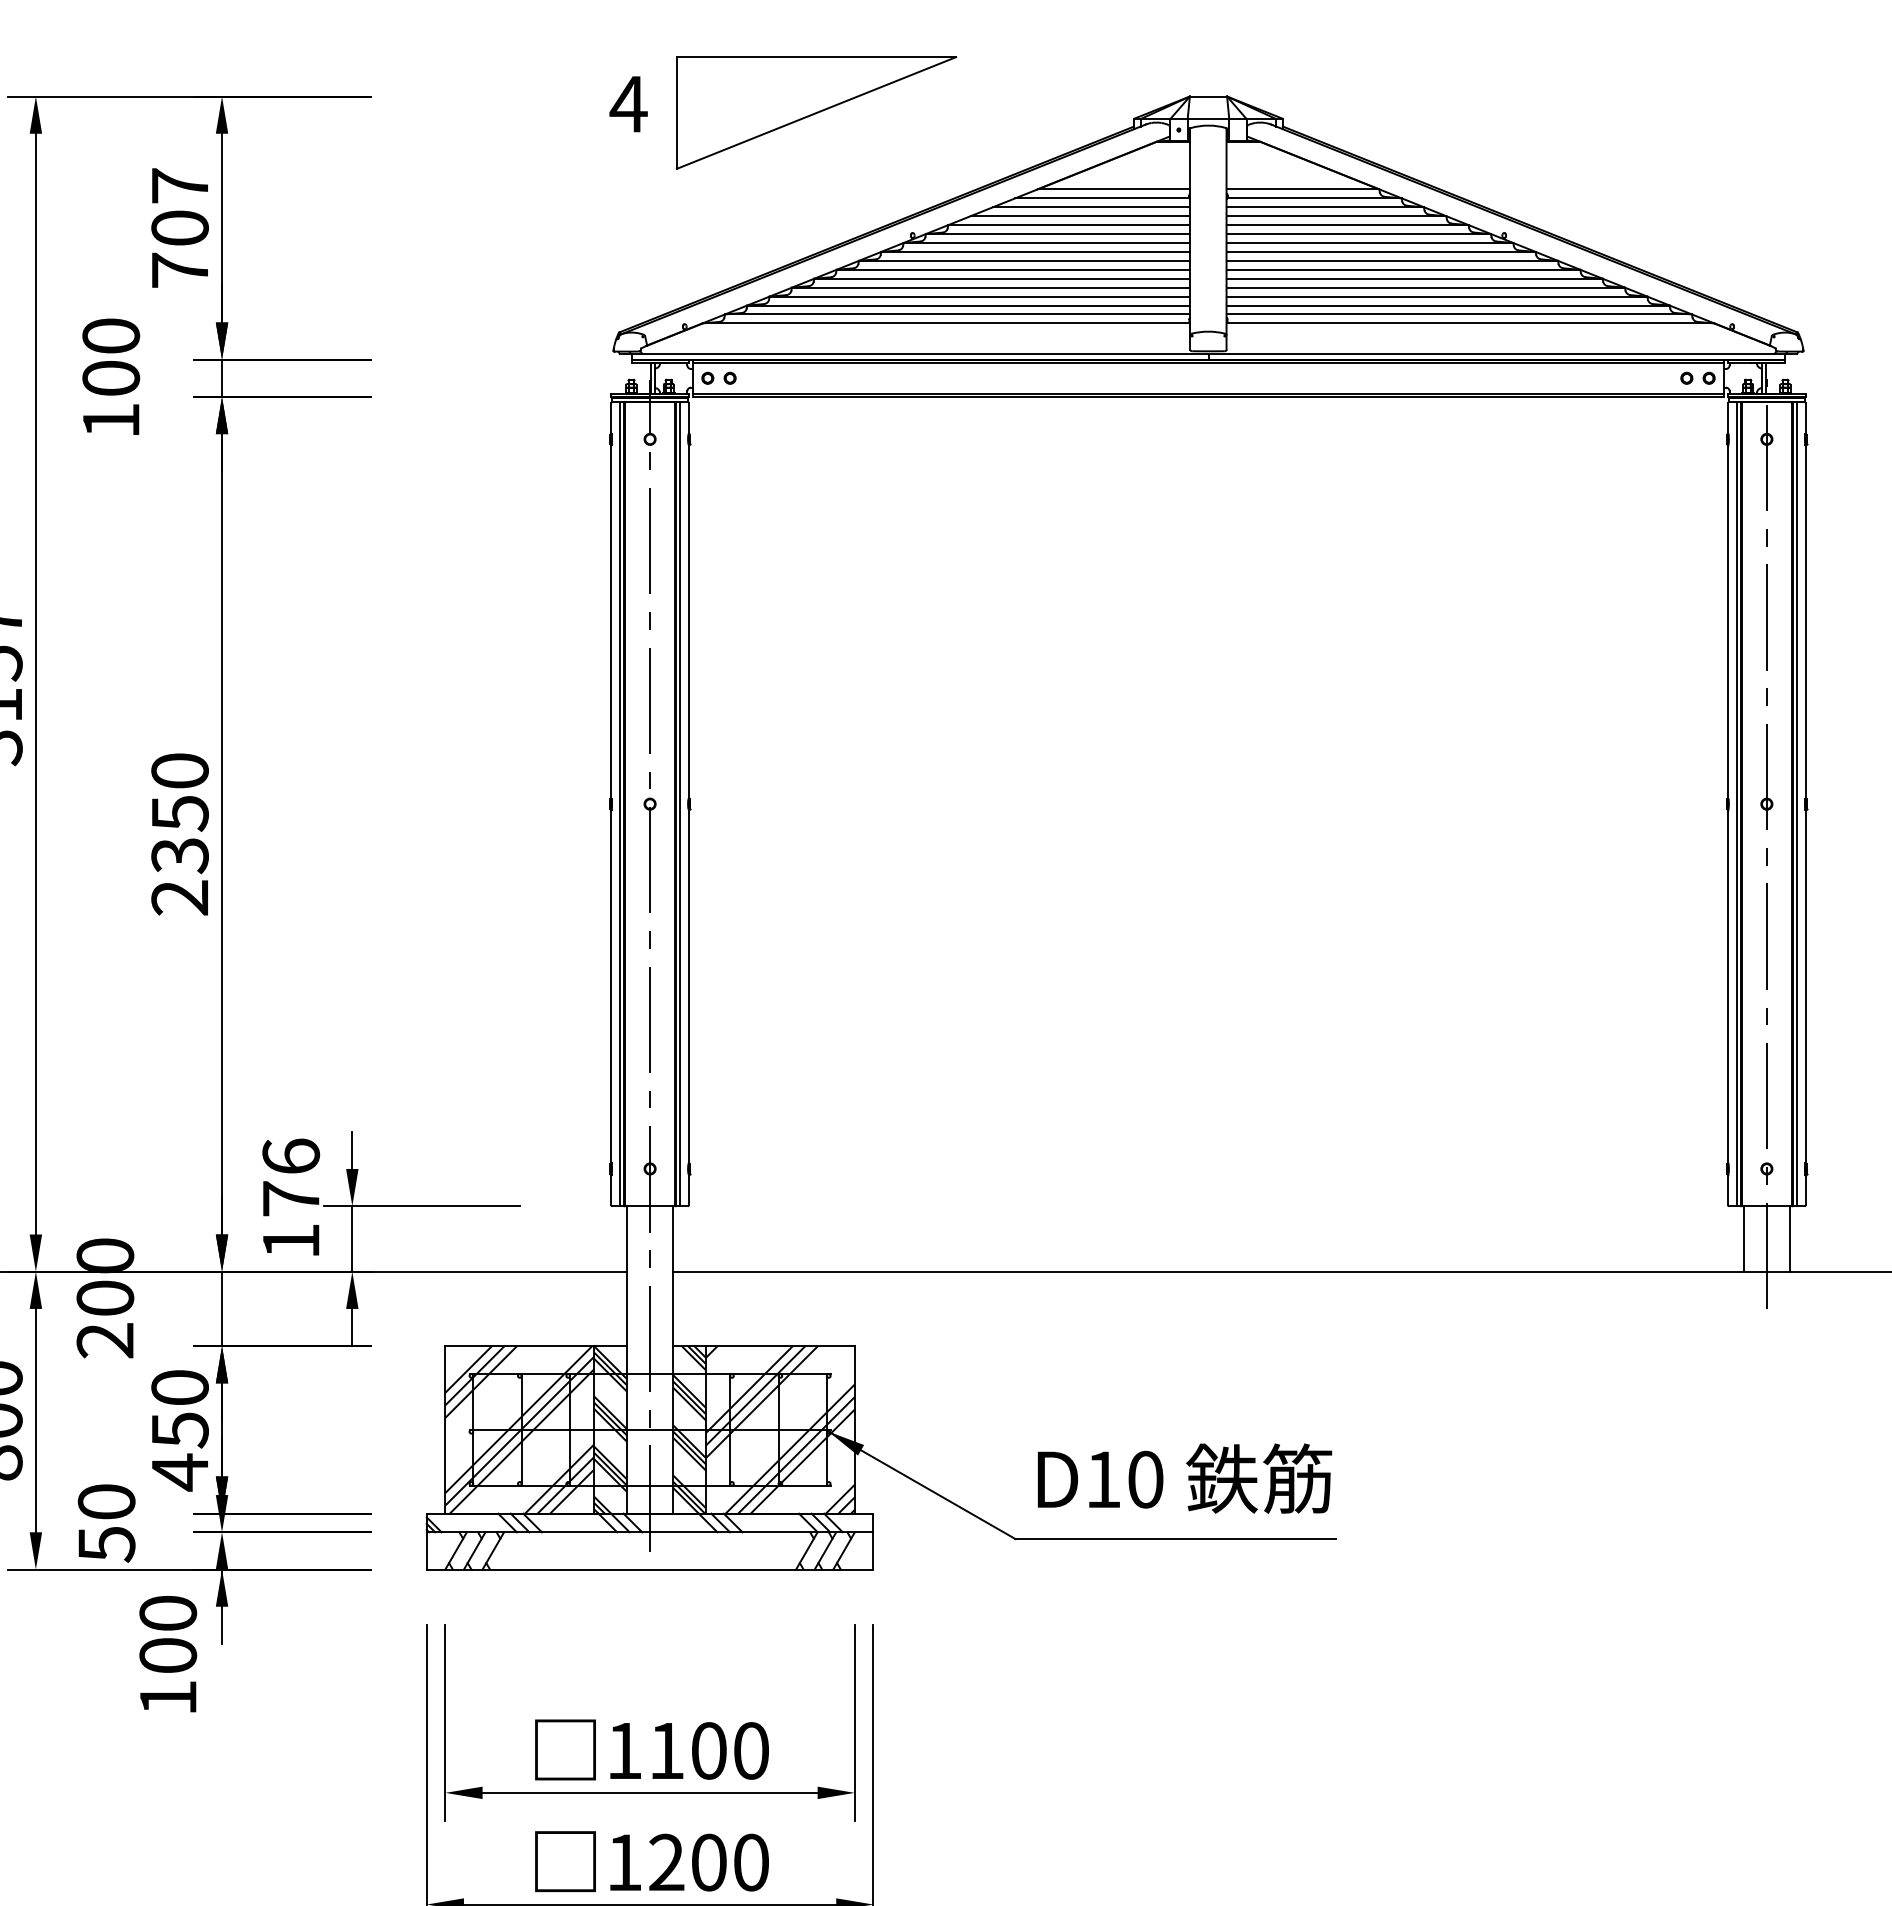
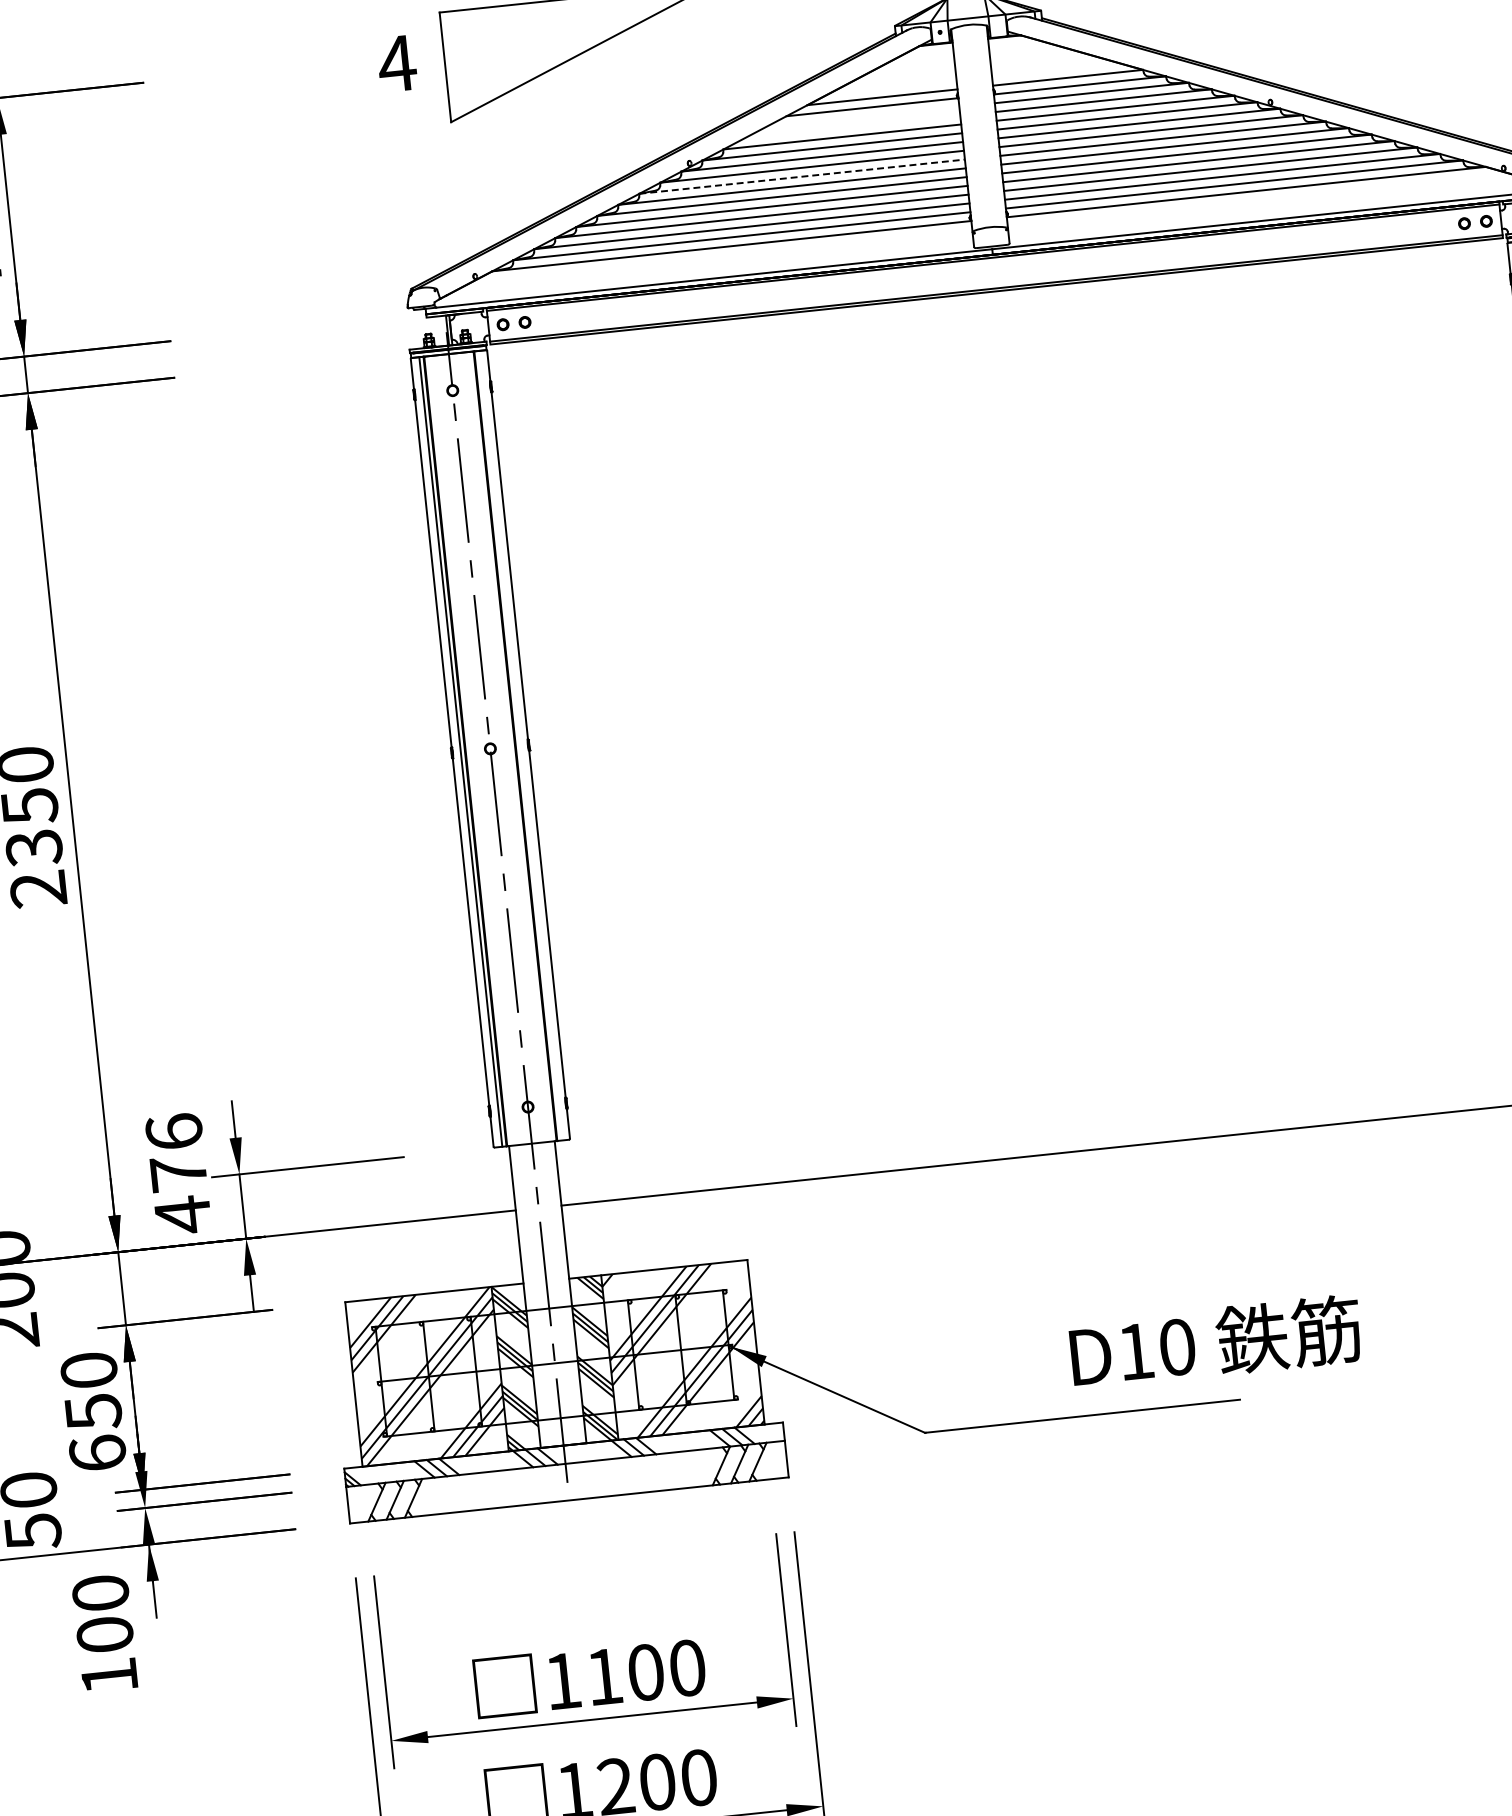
line: (1091, 207) -> (862, 117), removed
line: (1080, 216) -> (852, 127), removed
line: (1024, 260) -> (801, 176), solid -> dashed
line: (680, 804) -> (520, 746), removed
text: (291, 1241) -> (183, 1215), 176 -> 476
text: (179, 1472) -> (97, 1453), 450 -> 650
text: (1185, 1478) -> (1216, 1342), moved

